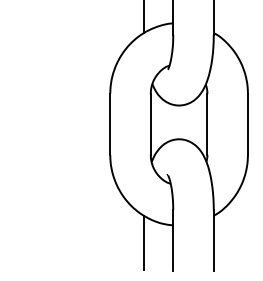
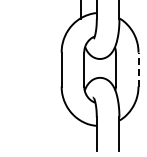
line: (247, 124) -> (138, 69), solid -> dashed
line: (144, 242) -> (80, 135), removed

